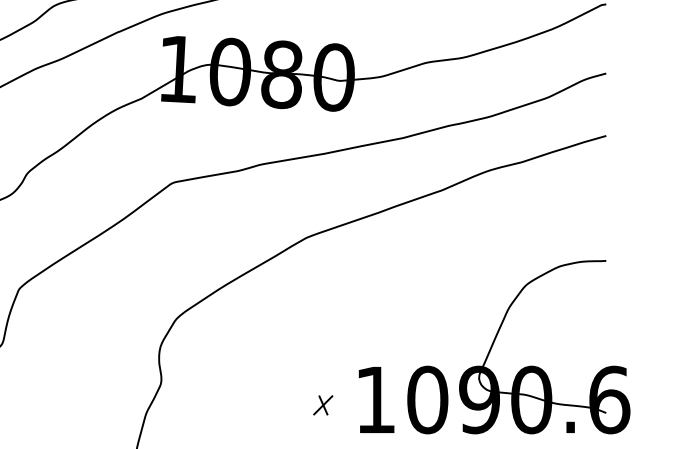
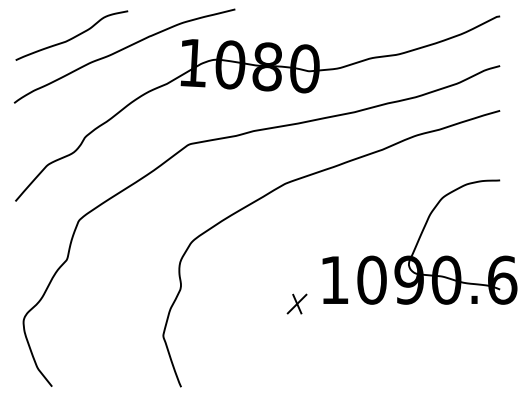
part: (493, 346) -> (419, 241), moved
part: (322, 404) -> (296, 303), size x1.43

